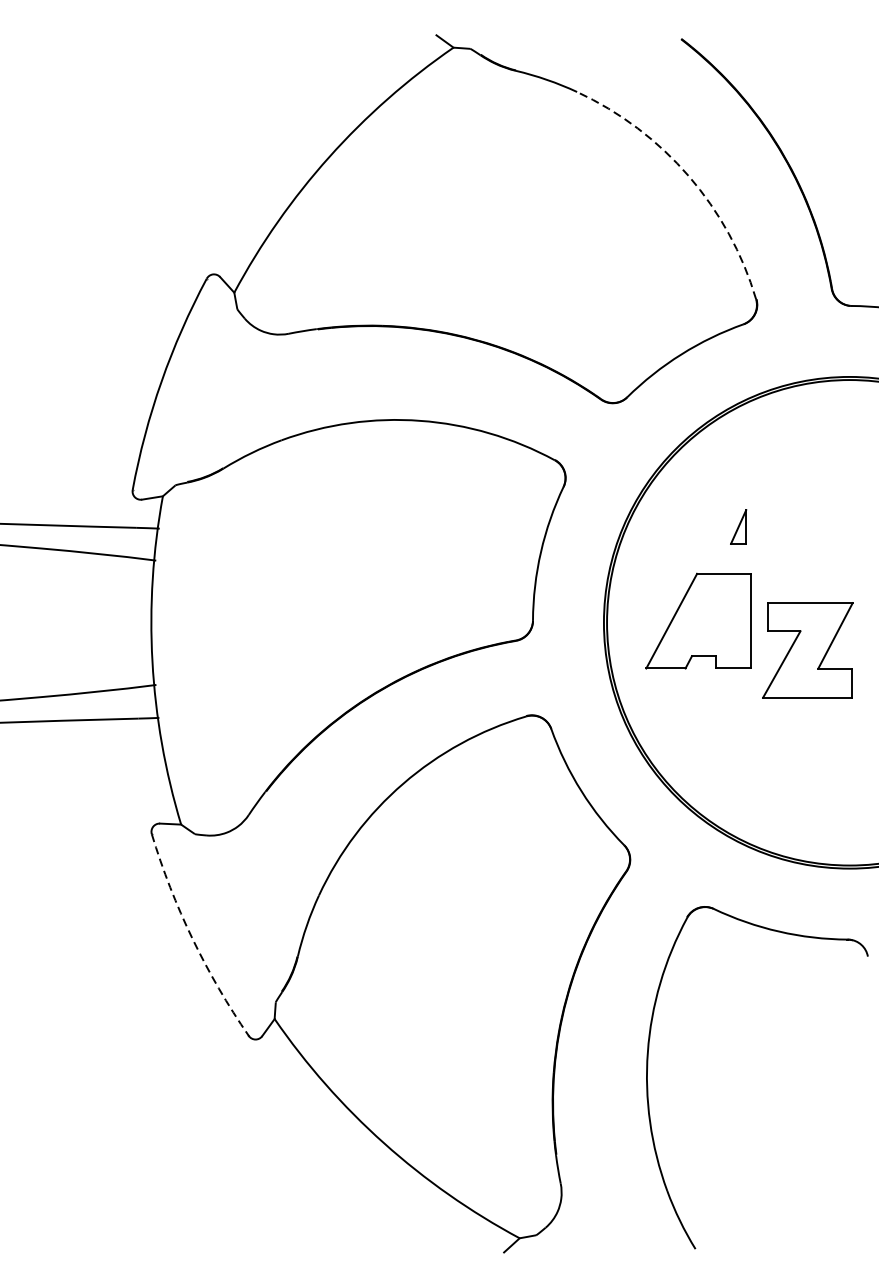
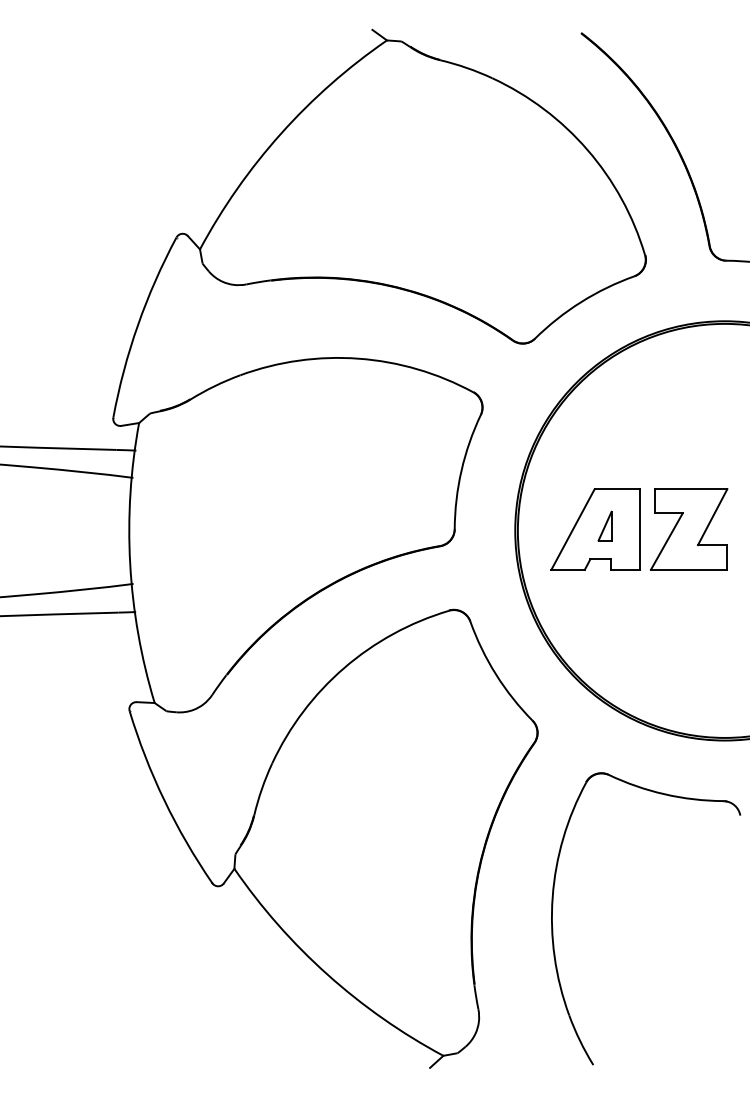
arc: (688, 176) -> (587, 150), dashed -> solid
part: (737, 526) -> (604, 525), moved
part: (808, 650) -> (689, 529), moved
arc: (192, 938) -> (164, 800), dashed -> solid

